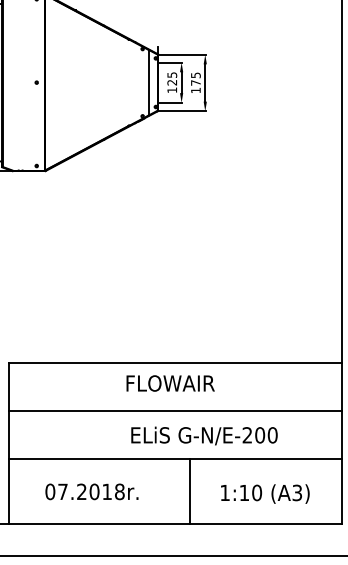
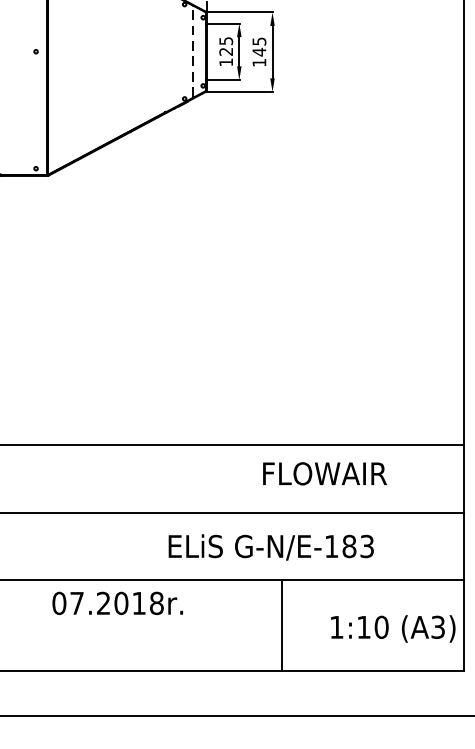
line: (148, 82) -> (192, 51), solid -> dashed
text: (195, 83) -> (258, 52), 175 -> 145
text: (170, 383) -> (324, 473), moved
text: (259, 435) -> (348, 546), G-N/E-200 -> G-N/E-183
text: (91, 491) -> (117, 602), moved
line: (190, 491) -> (282, 625), moved
text: (265, 493) -> (393, 628), moved

